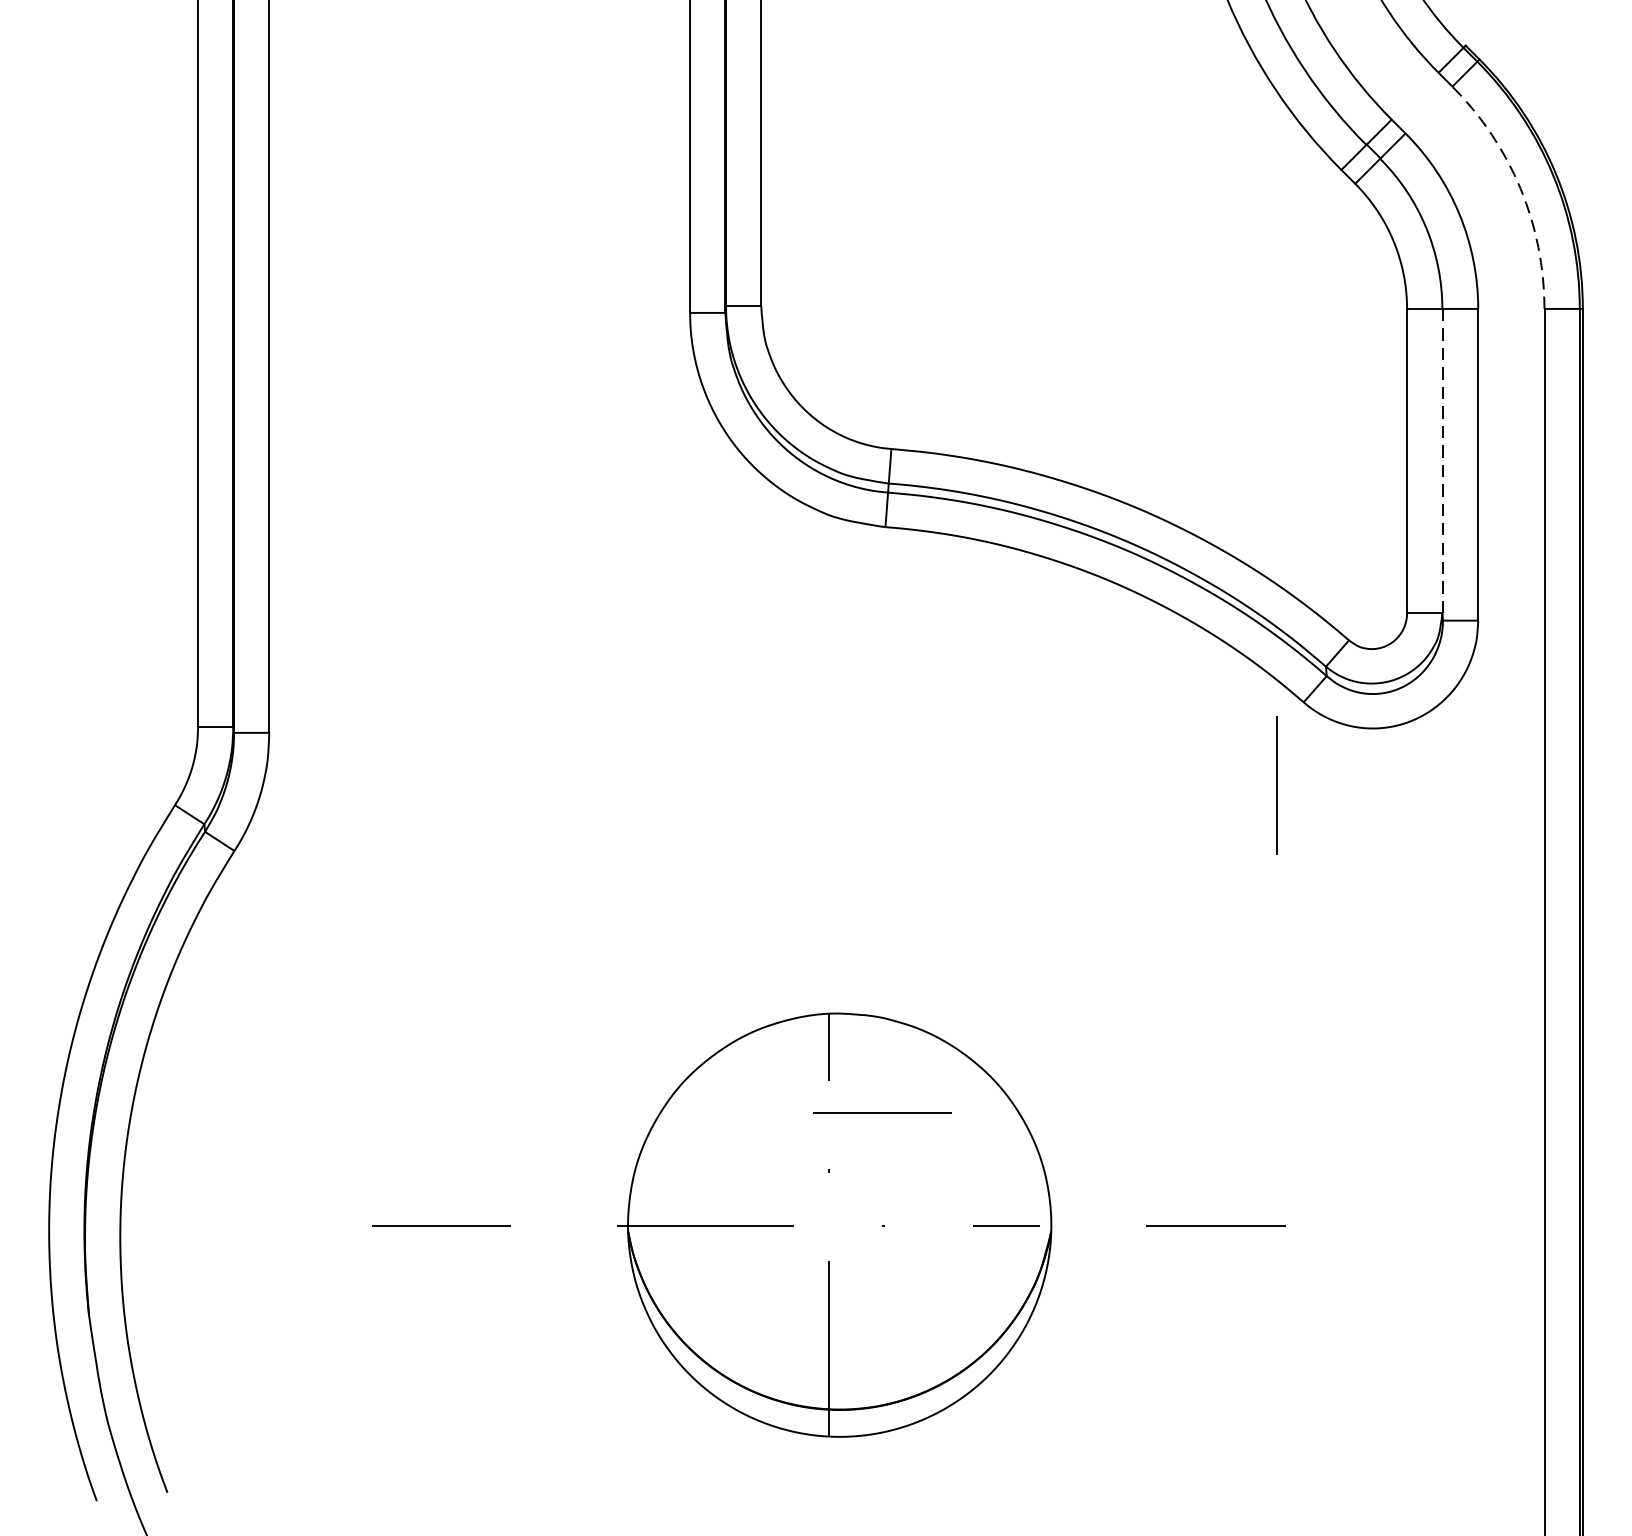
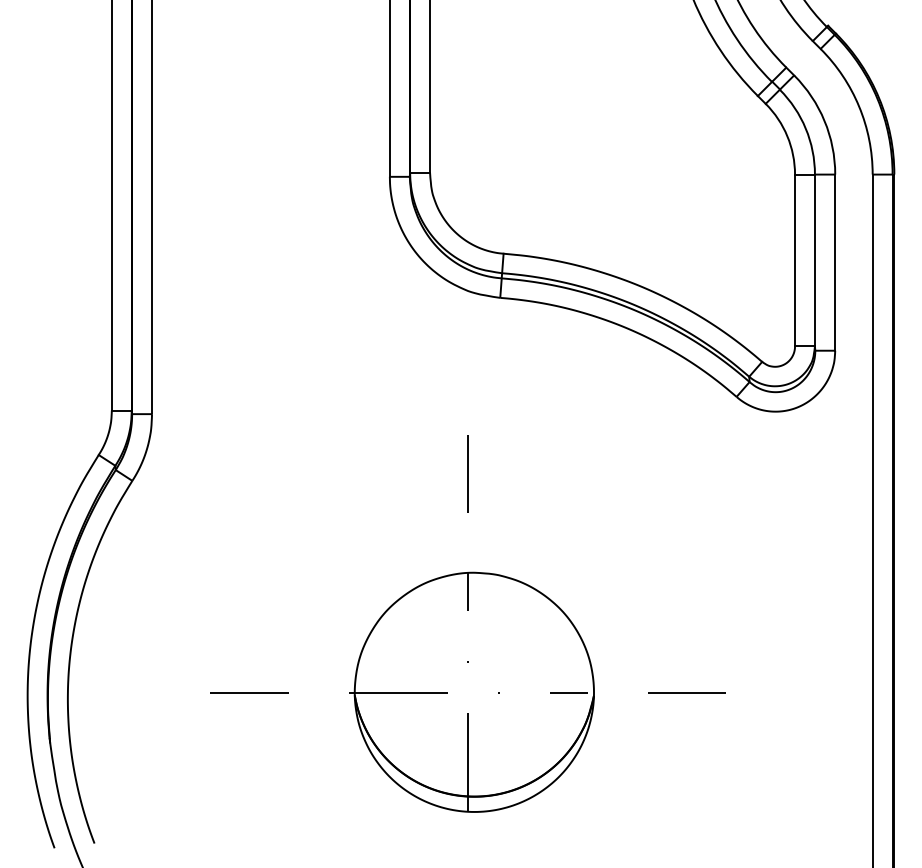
arc: (1521, 188) -> (859, 106), dashed -> solid
line: (1443, 466) -> (815, 263), dashed -> solid
line: (1275, 784) -> (467, 473), moved
line: (882, 1112) -> (498, 628), removed

